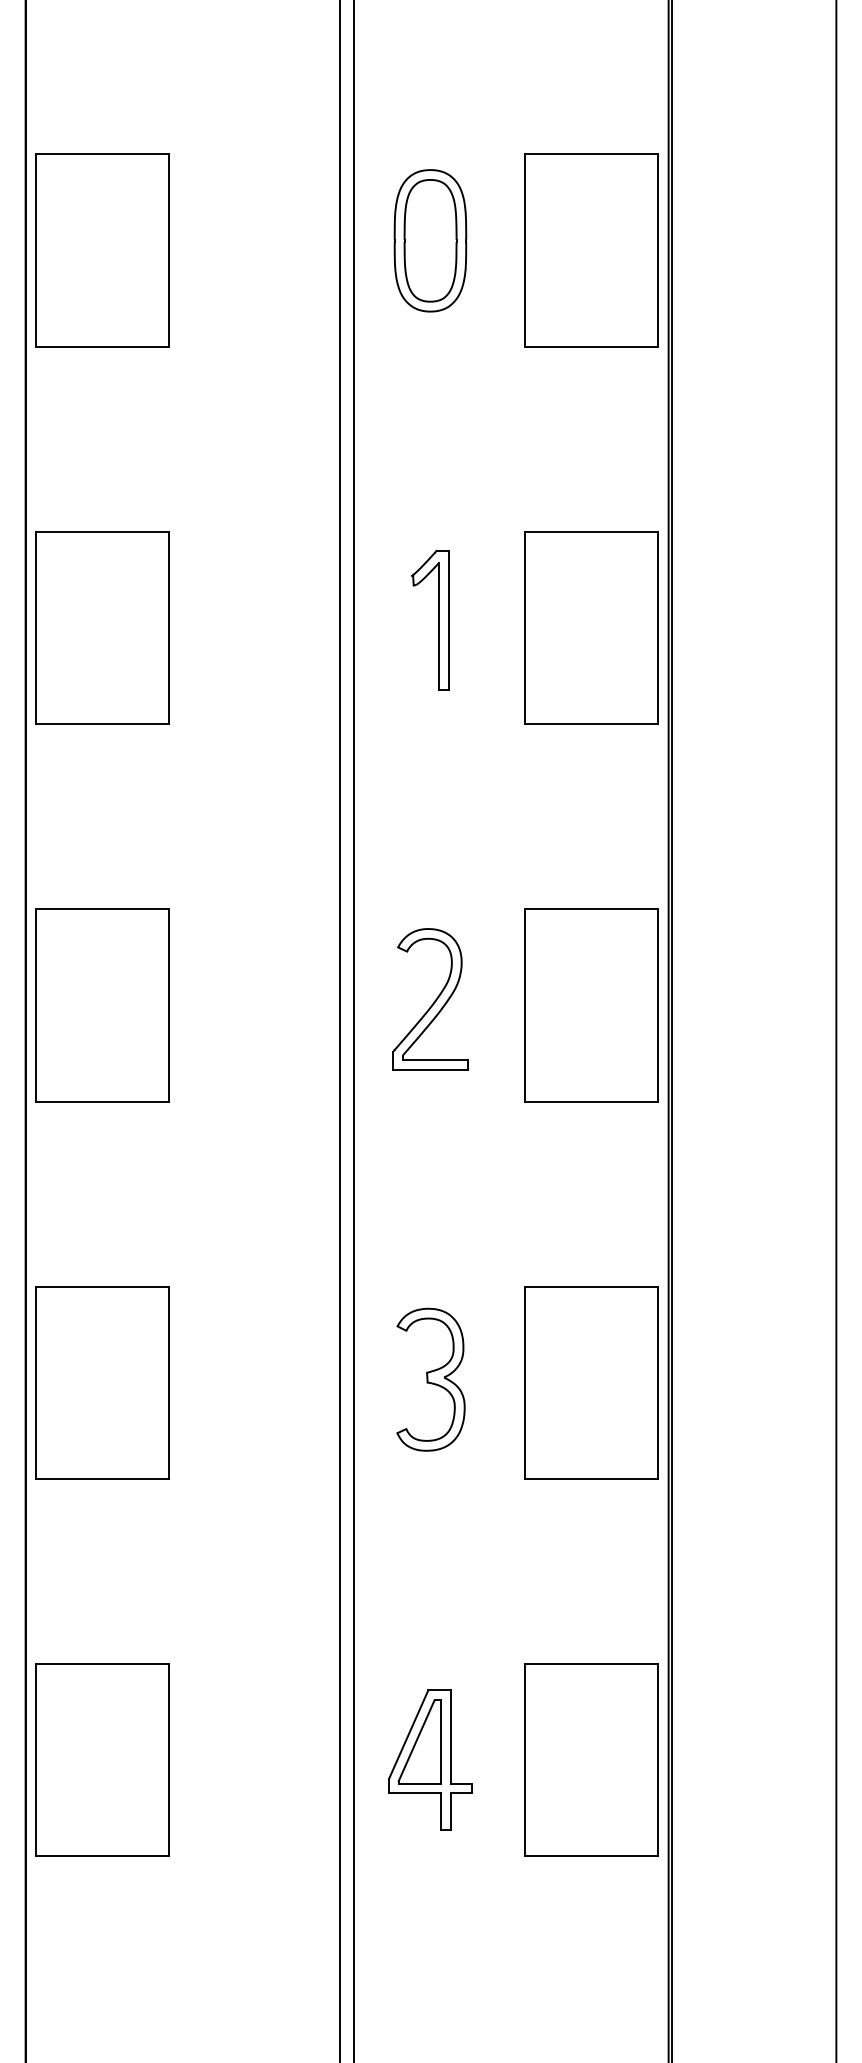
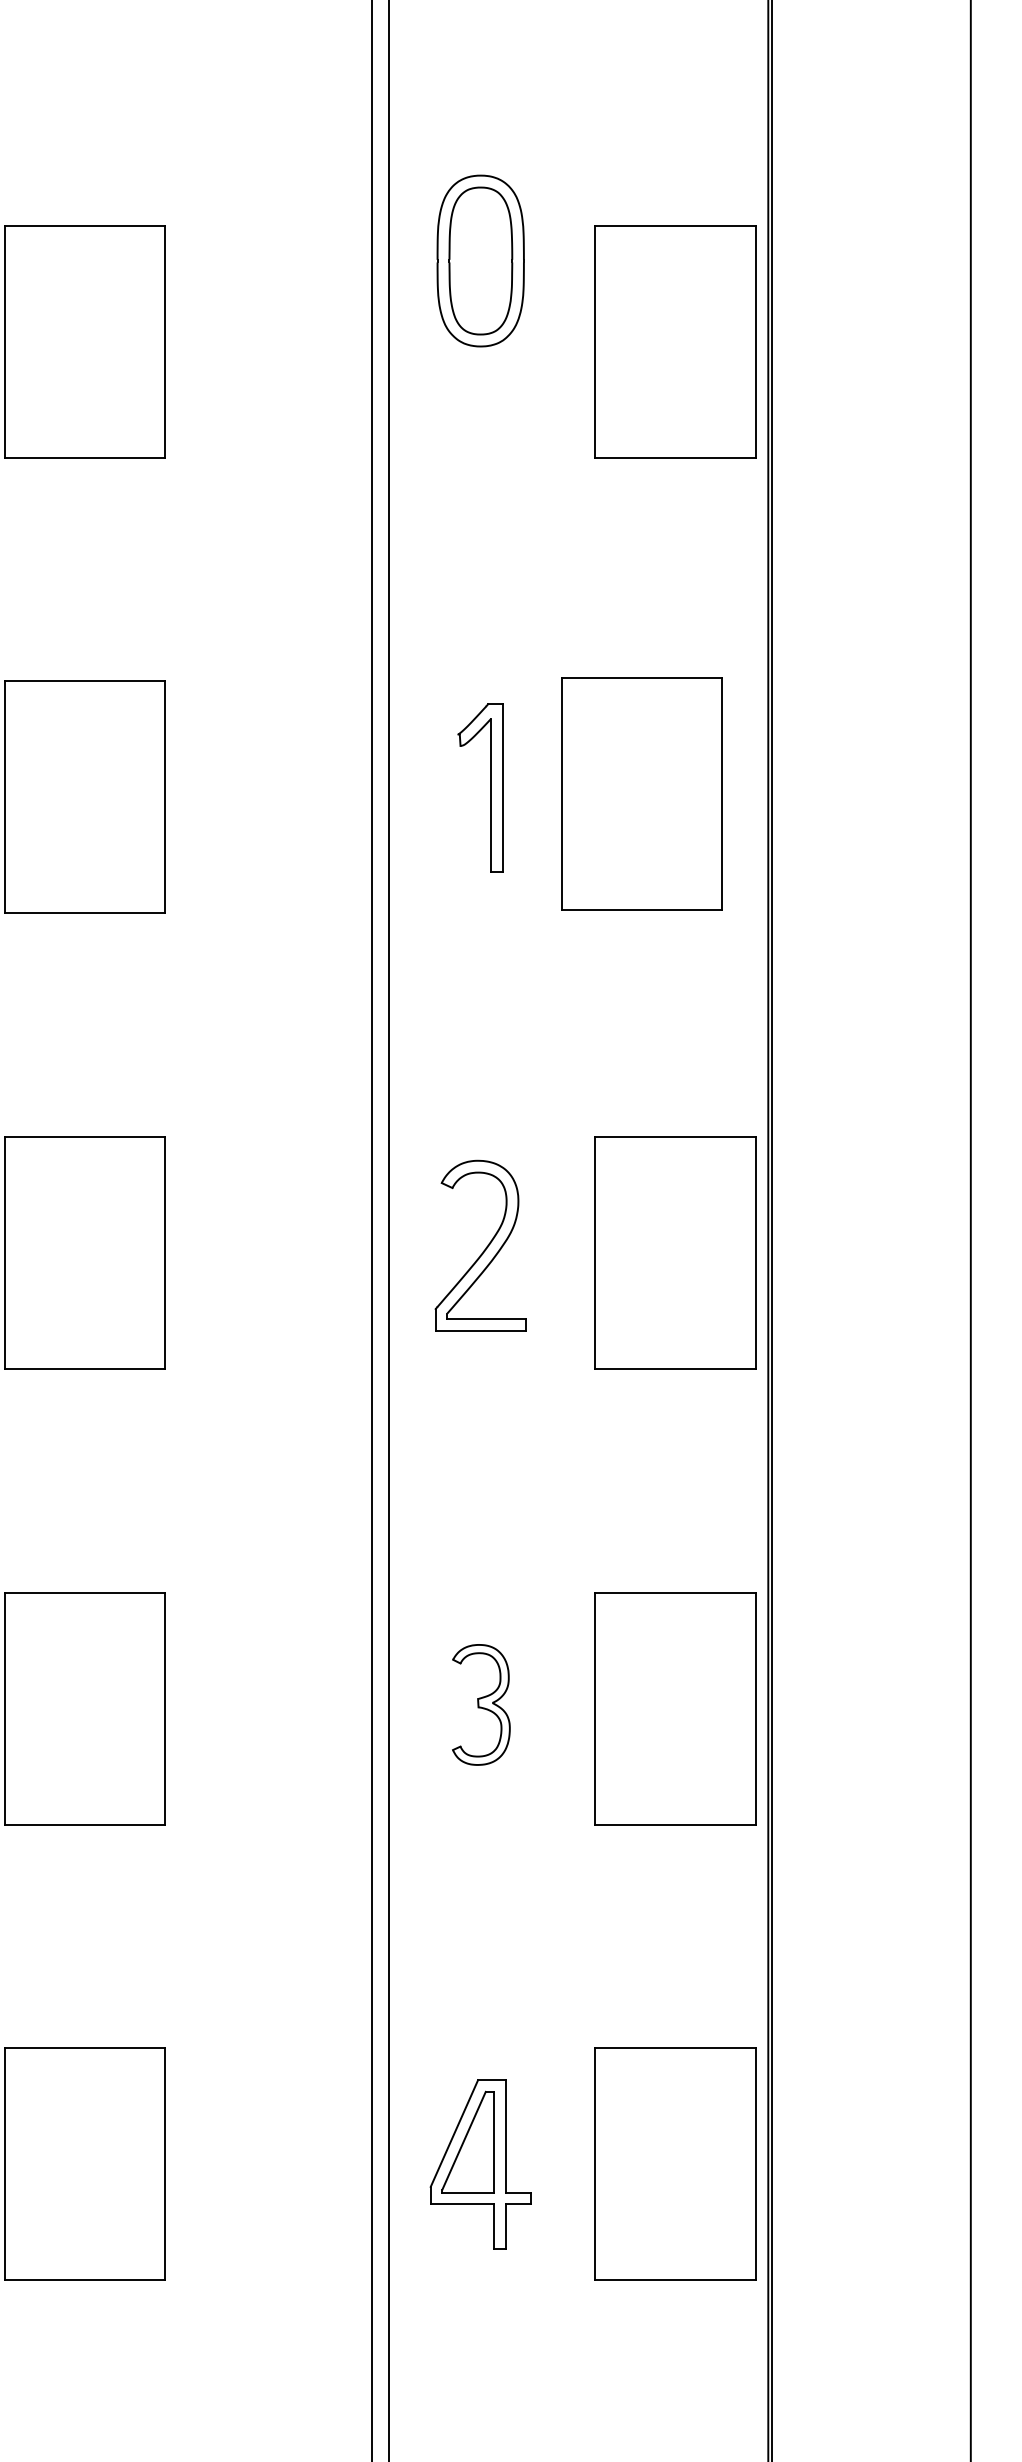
part: (430, 240) -> (480, 260), moved
part: (591, 627) -> (641, 793), moved
part: (430, 1379) -> (480, 1704), size x0.7

